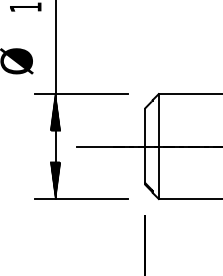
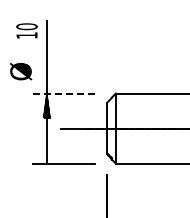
line: (80, 94) -> (63, 93), solid -> dashed
hatch: (54, 180) -> (46, 151), removed

